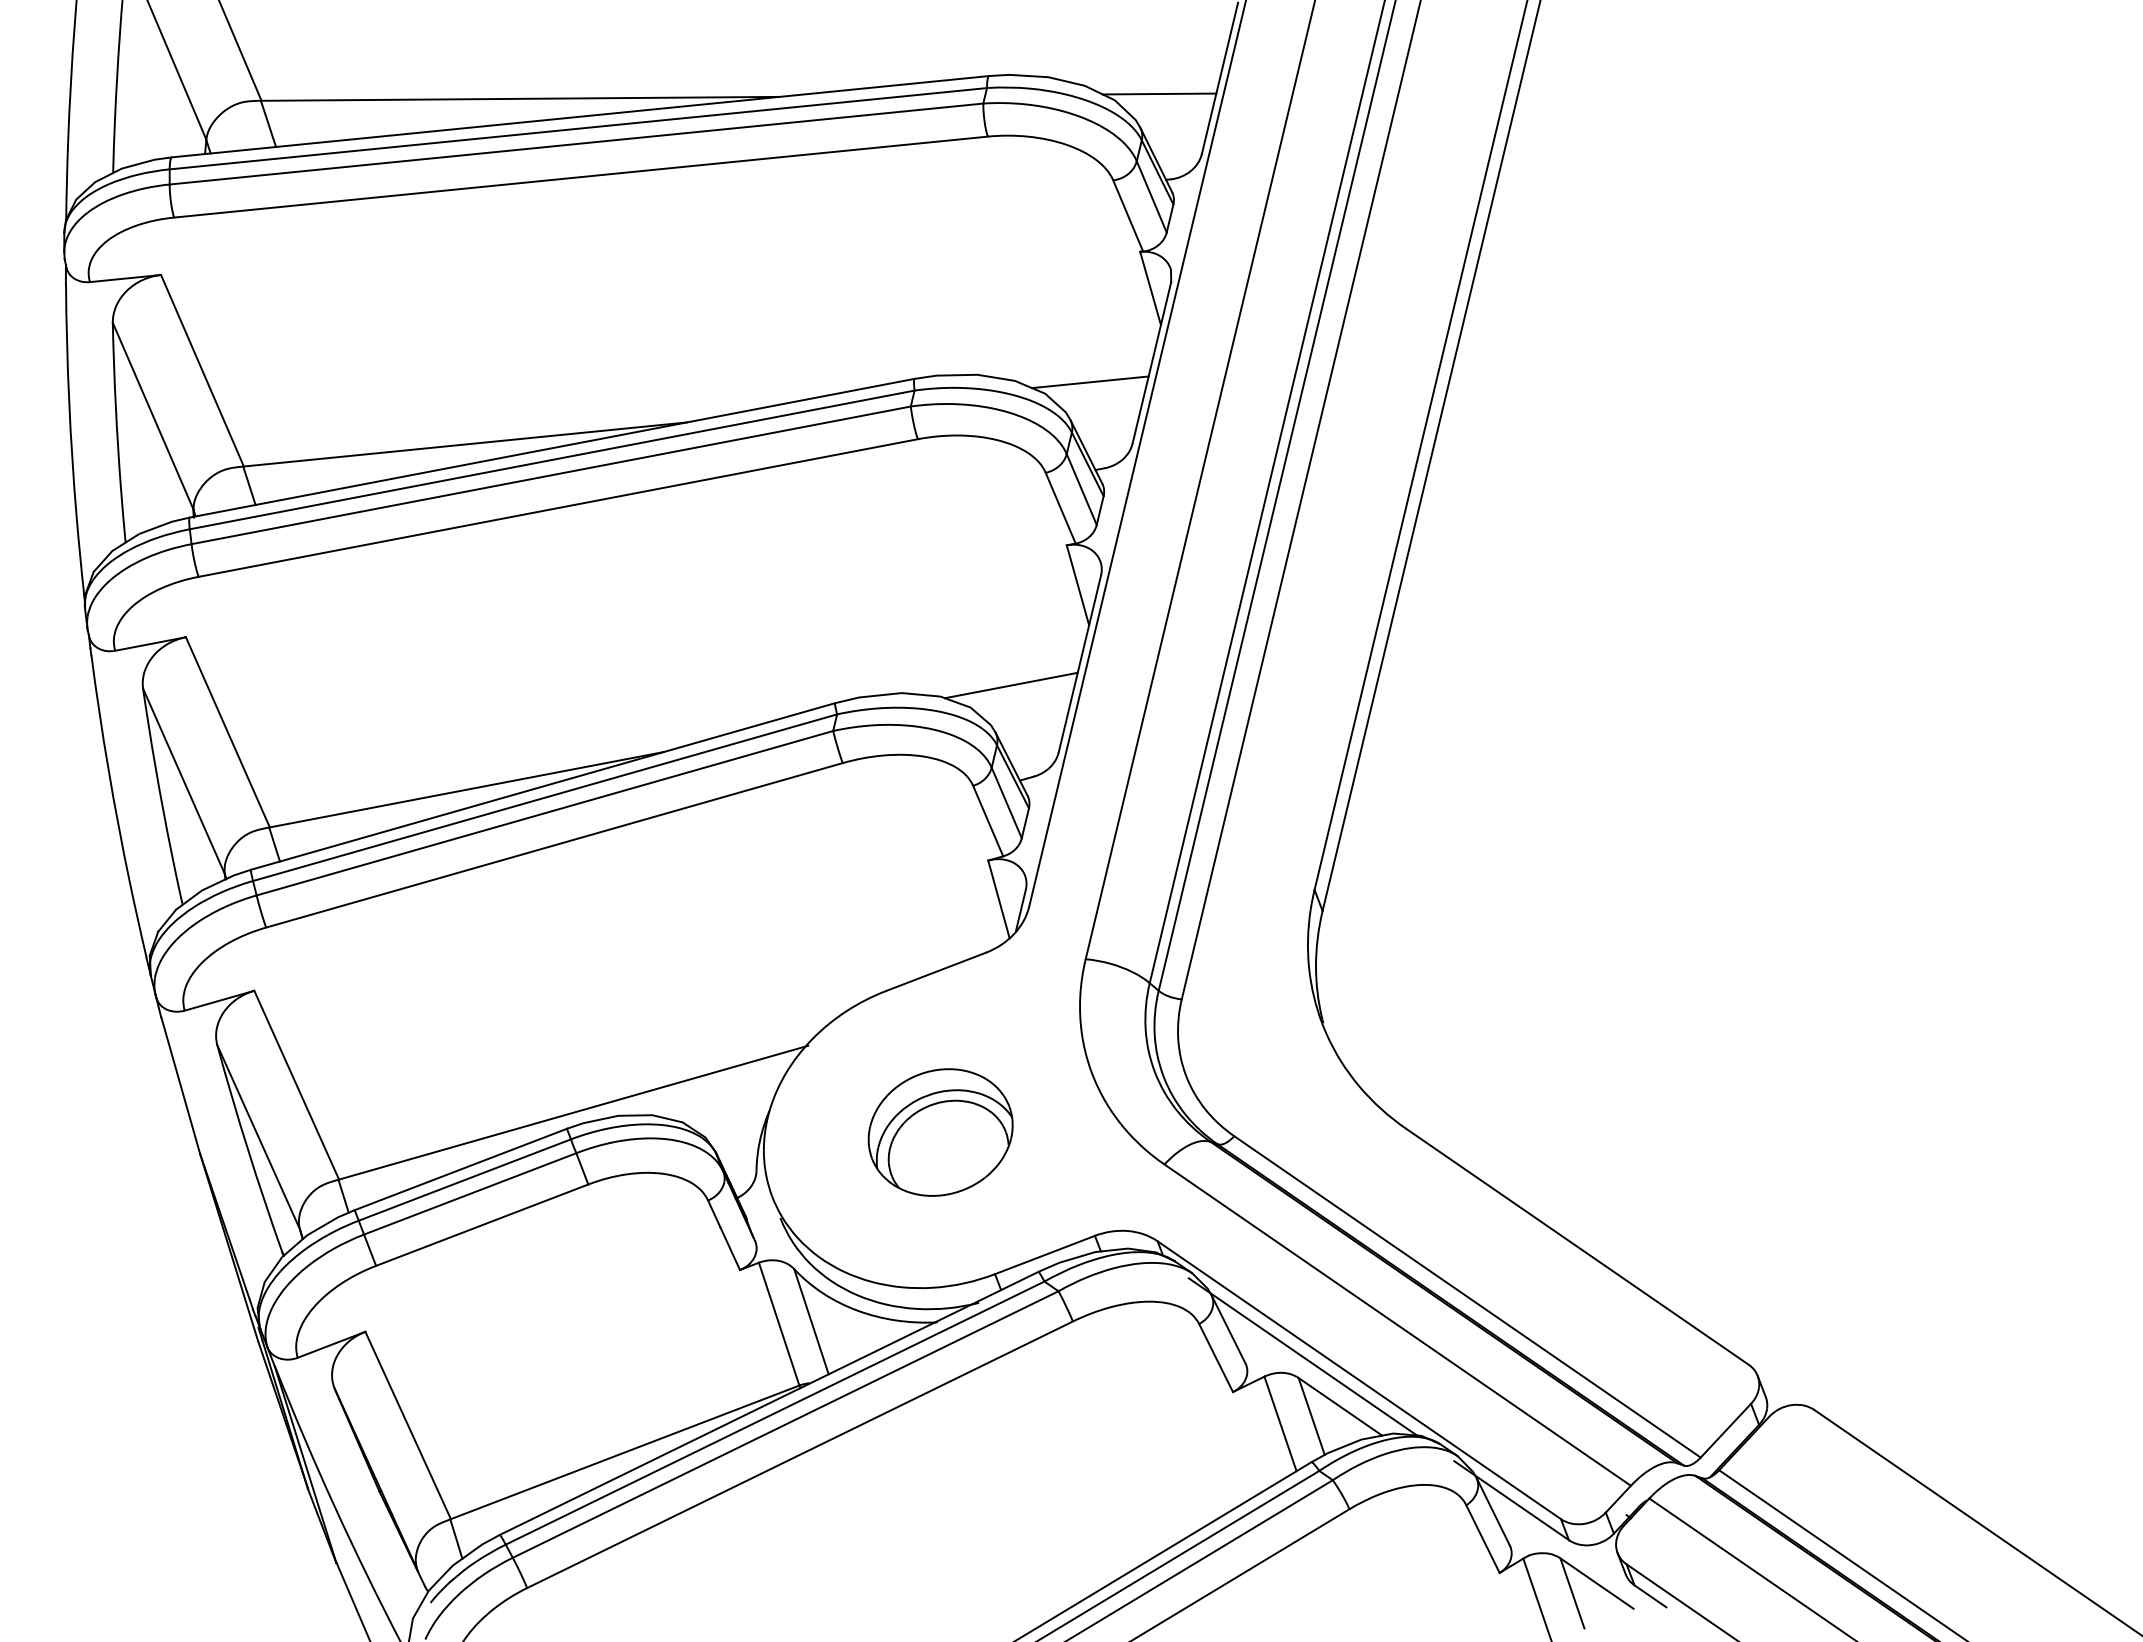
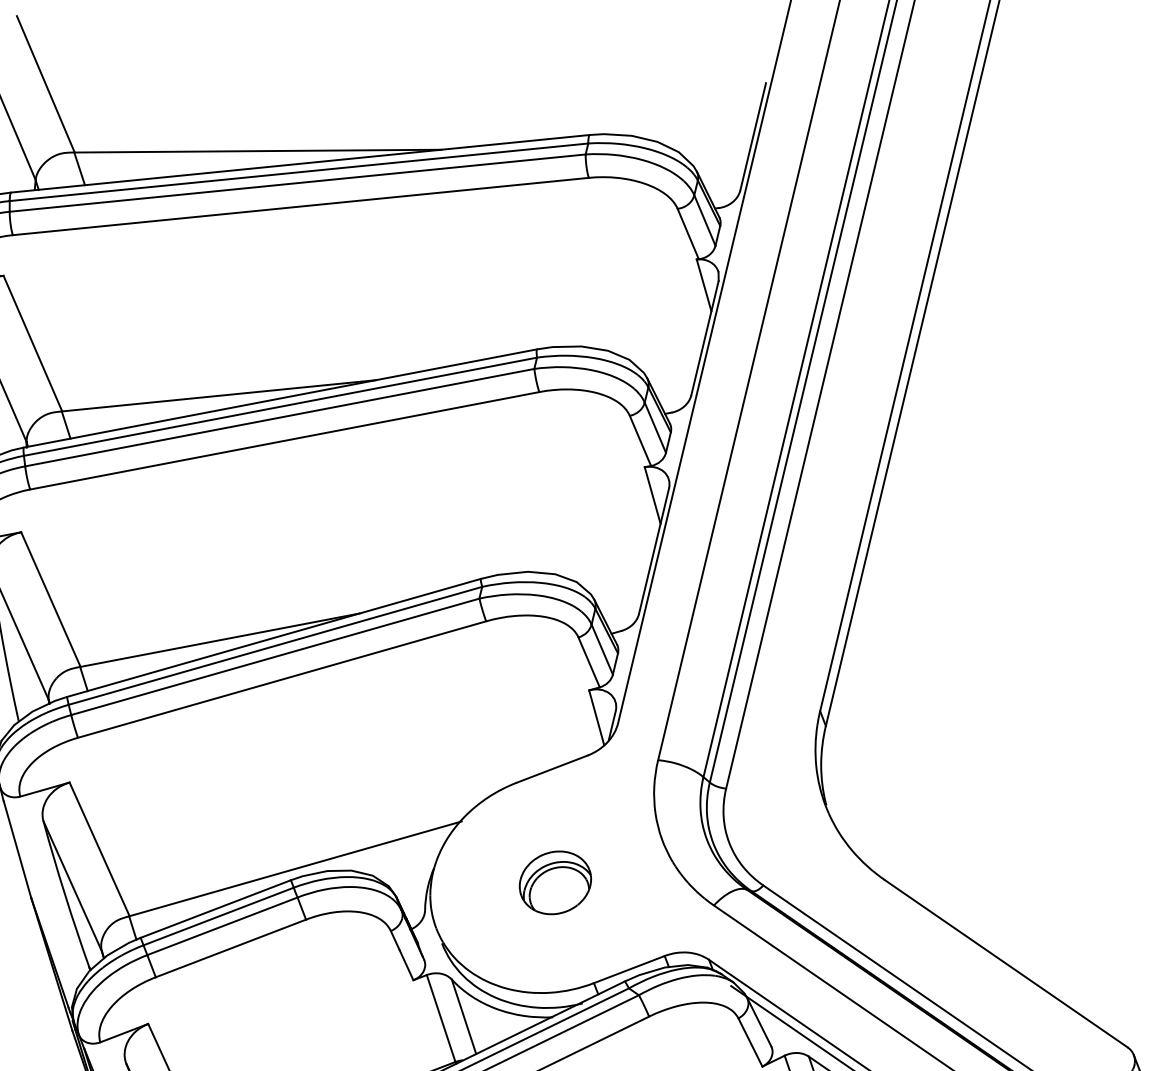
line: (1159, 93) -> (710, 147), removed
line: (1090, 382) -> (661, 351), removed
line: (1010, 685) -> (604, 566), removed
part: (940, 1132) -> (555, 882), size x0.7

